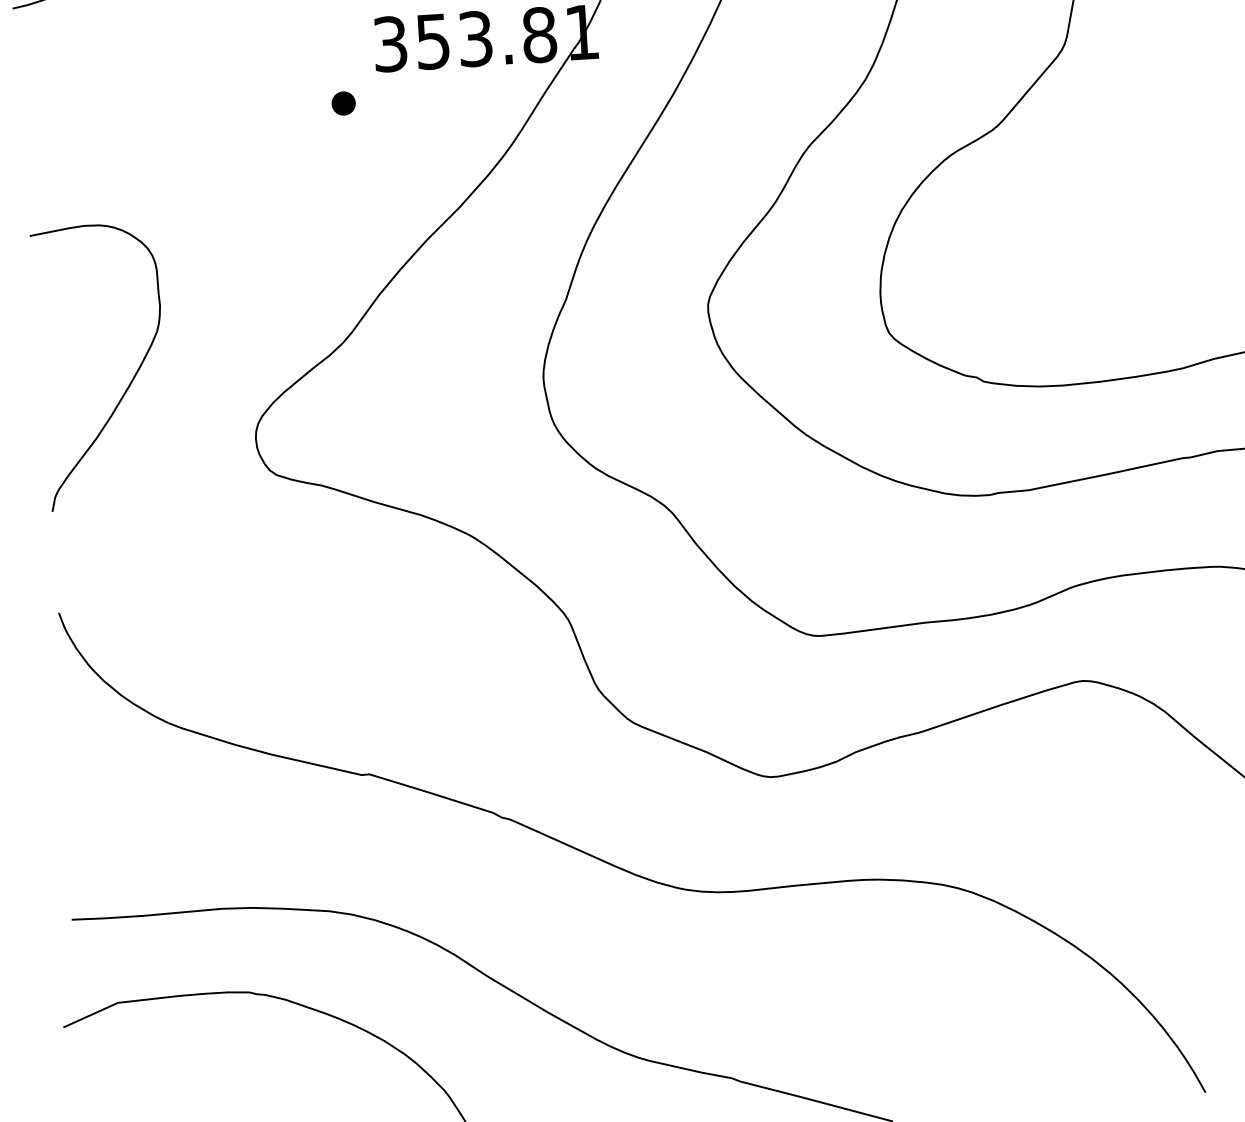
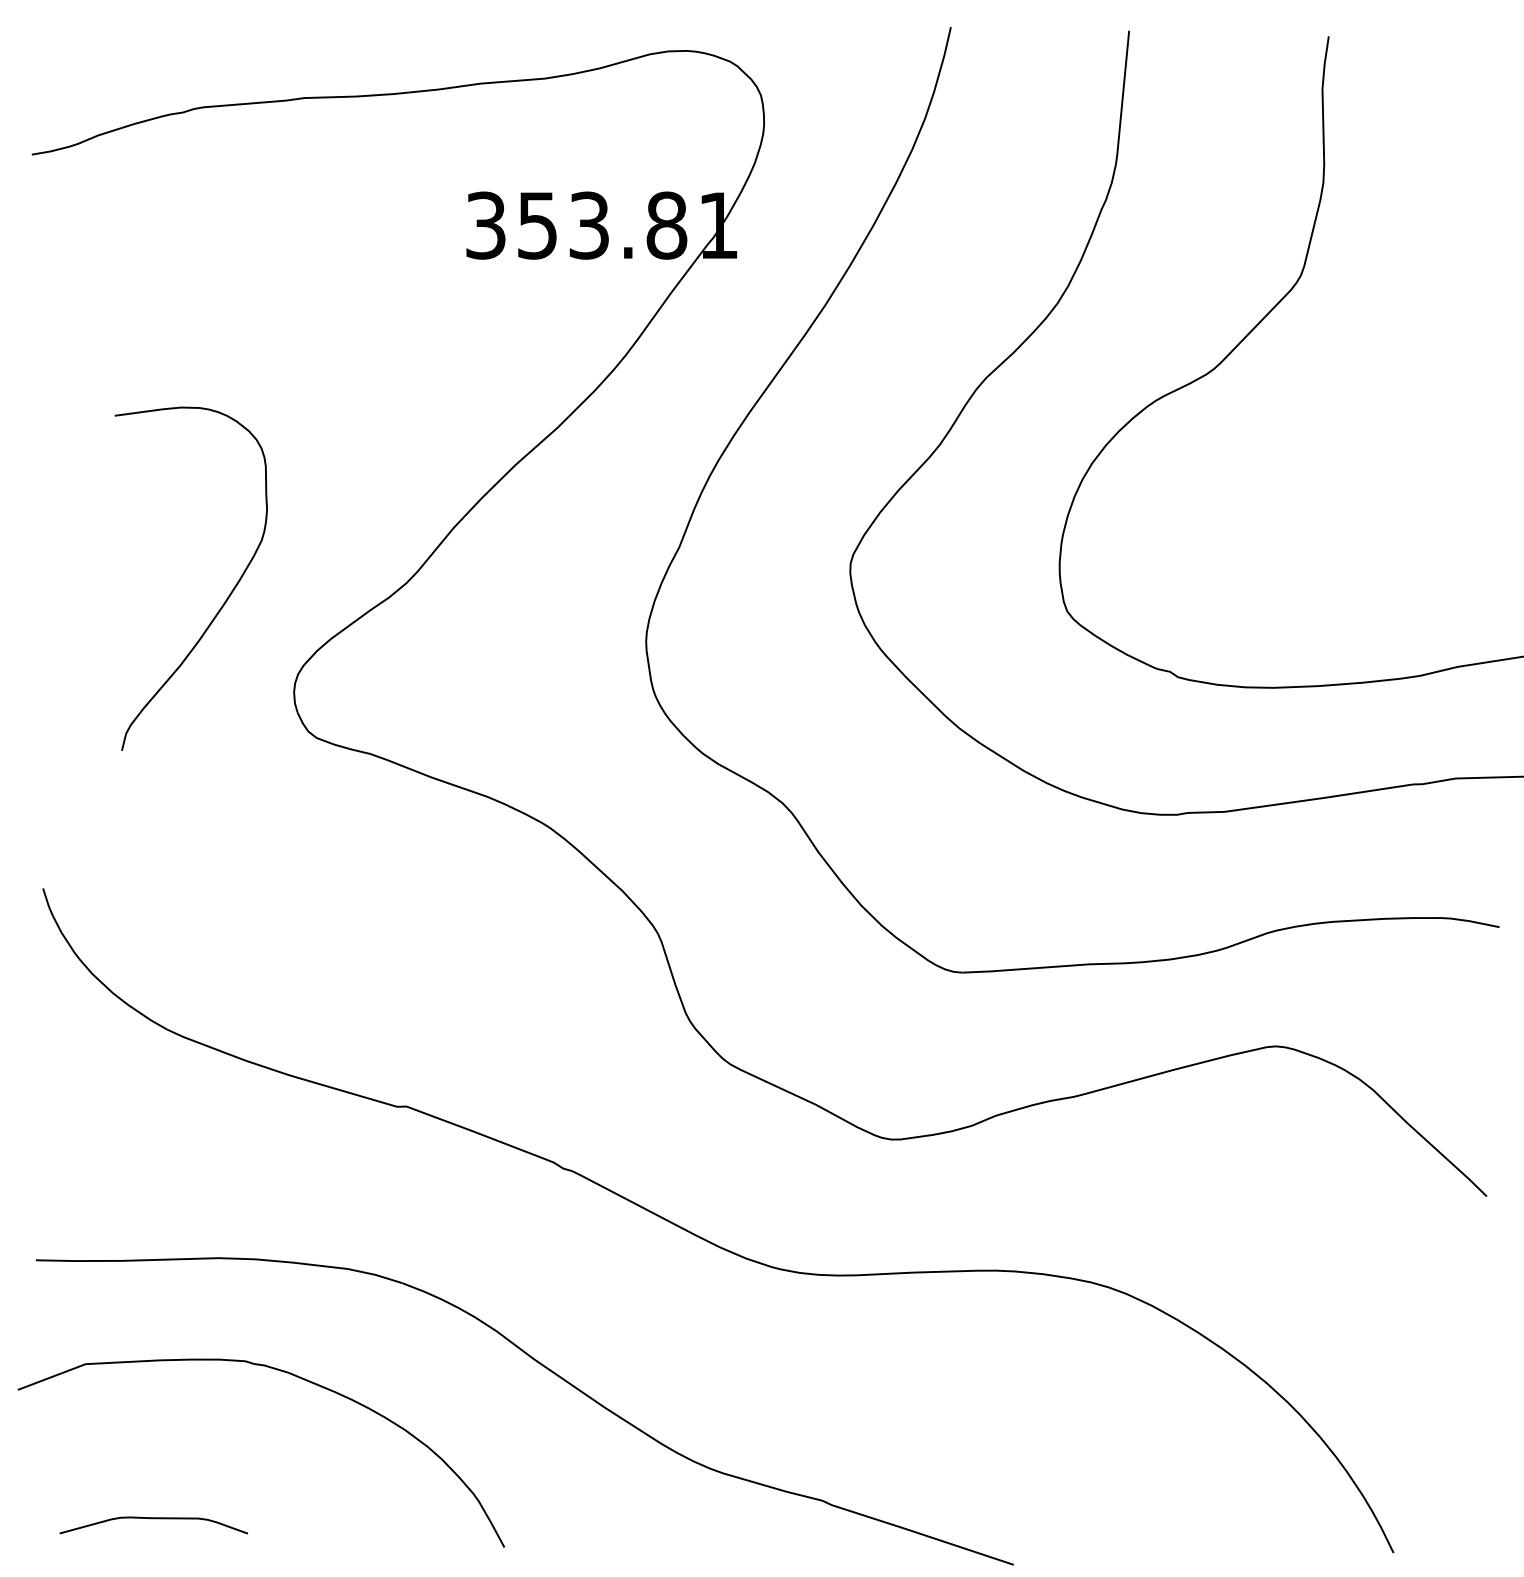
part: (343, 103) -> (424, 293), removed
curve: (129, 383) -> (224, 601), moved

